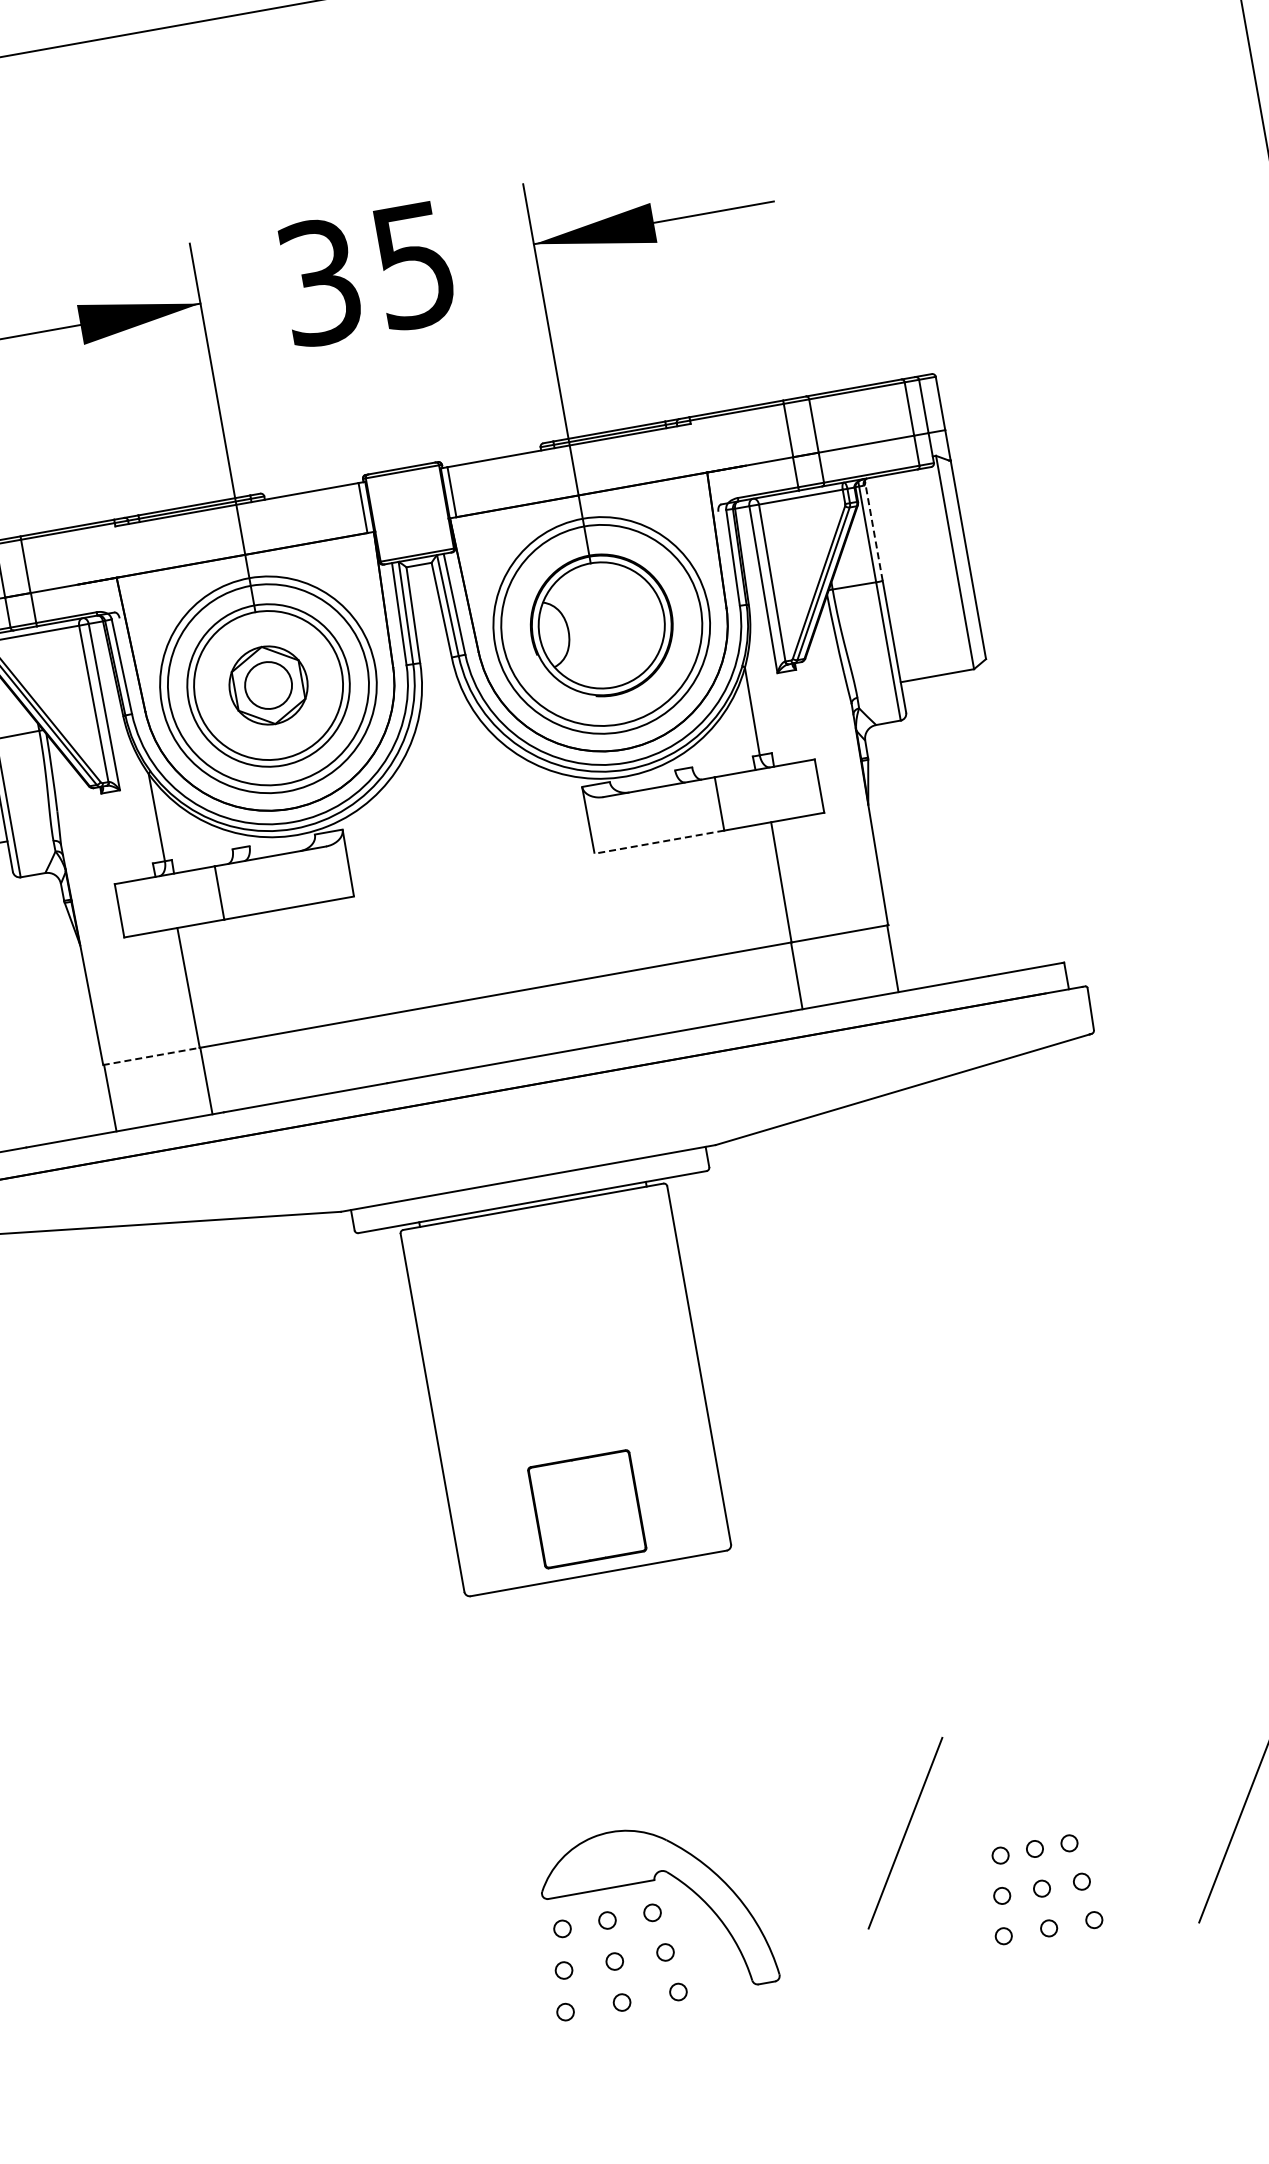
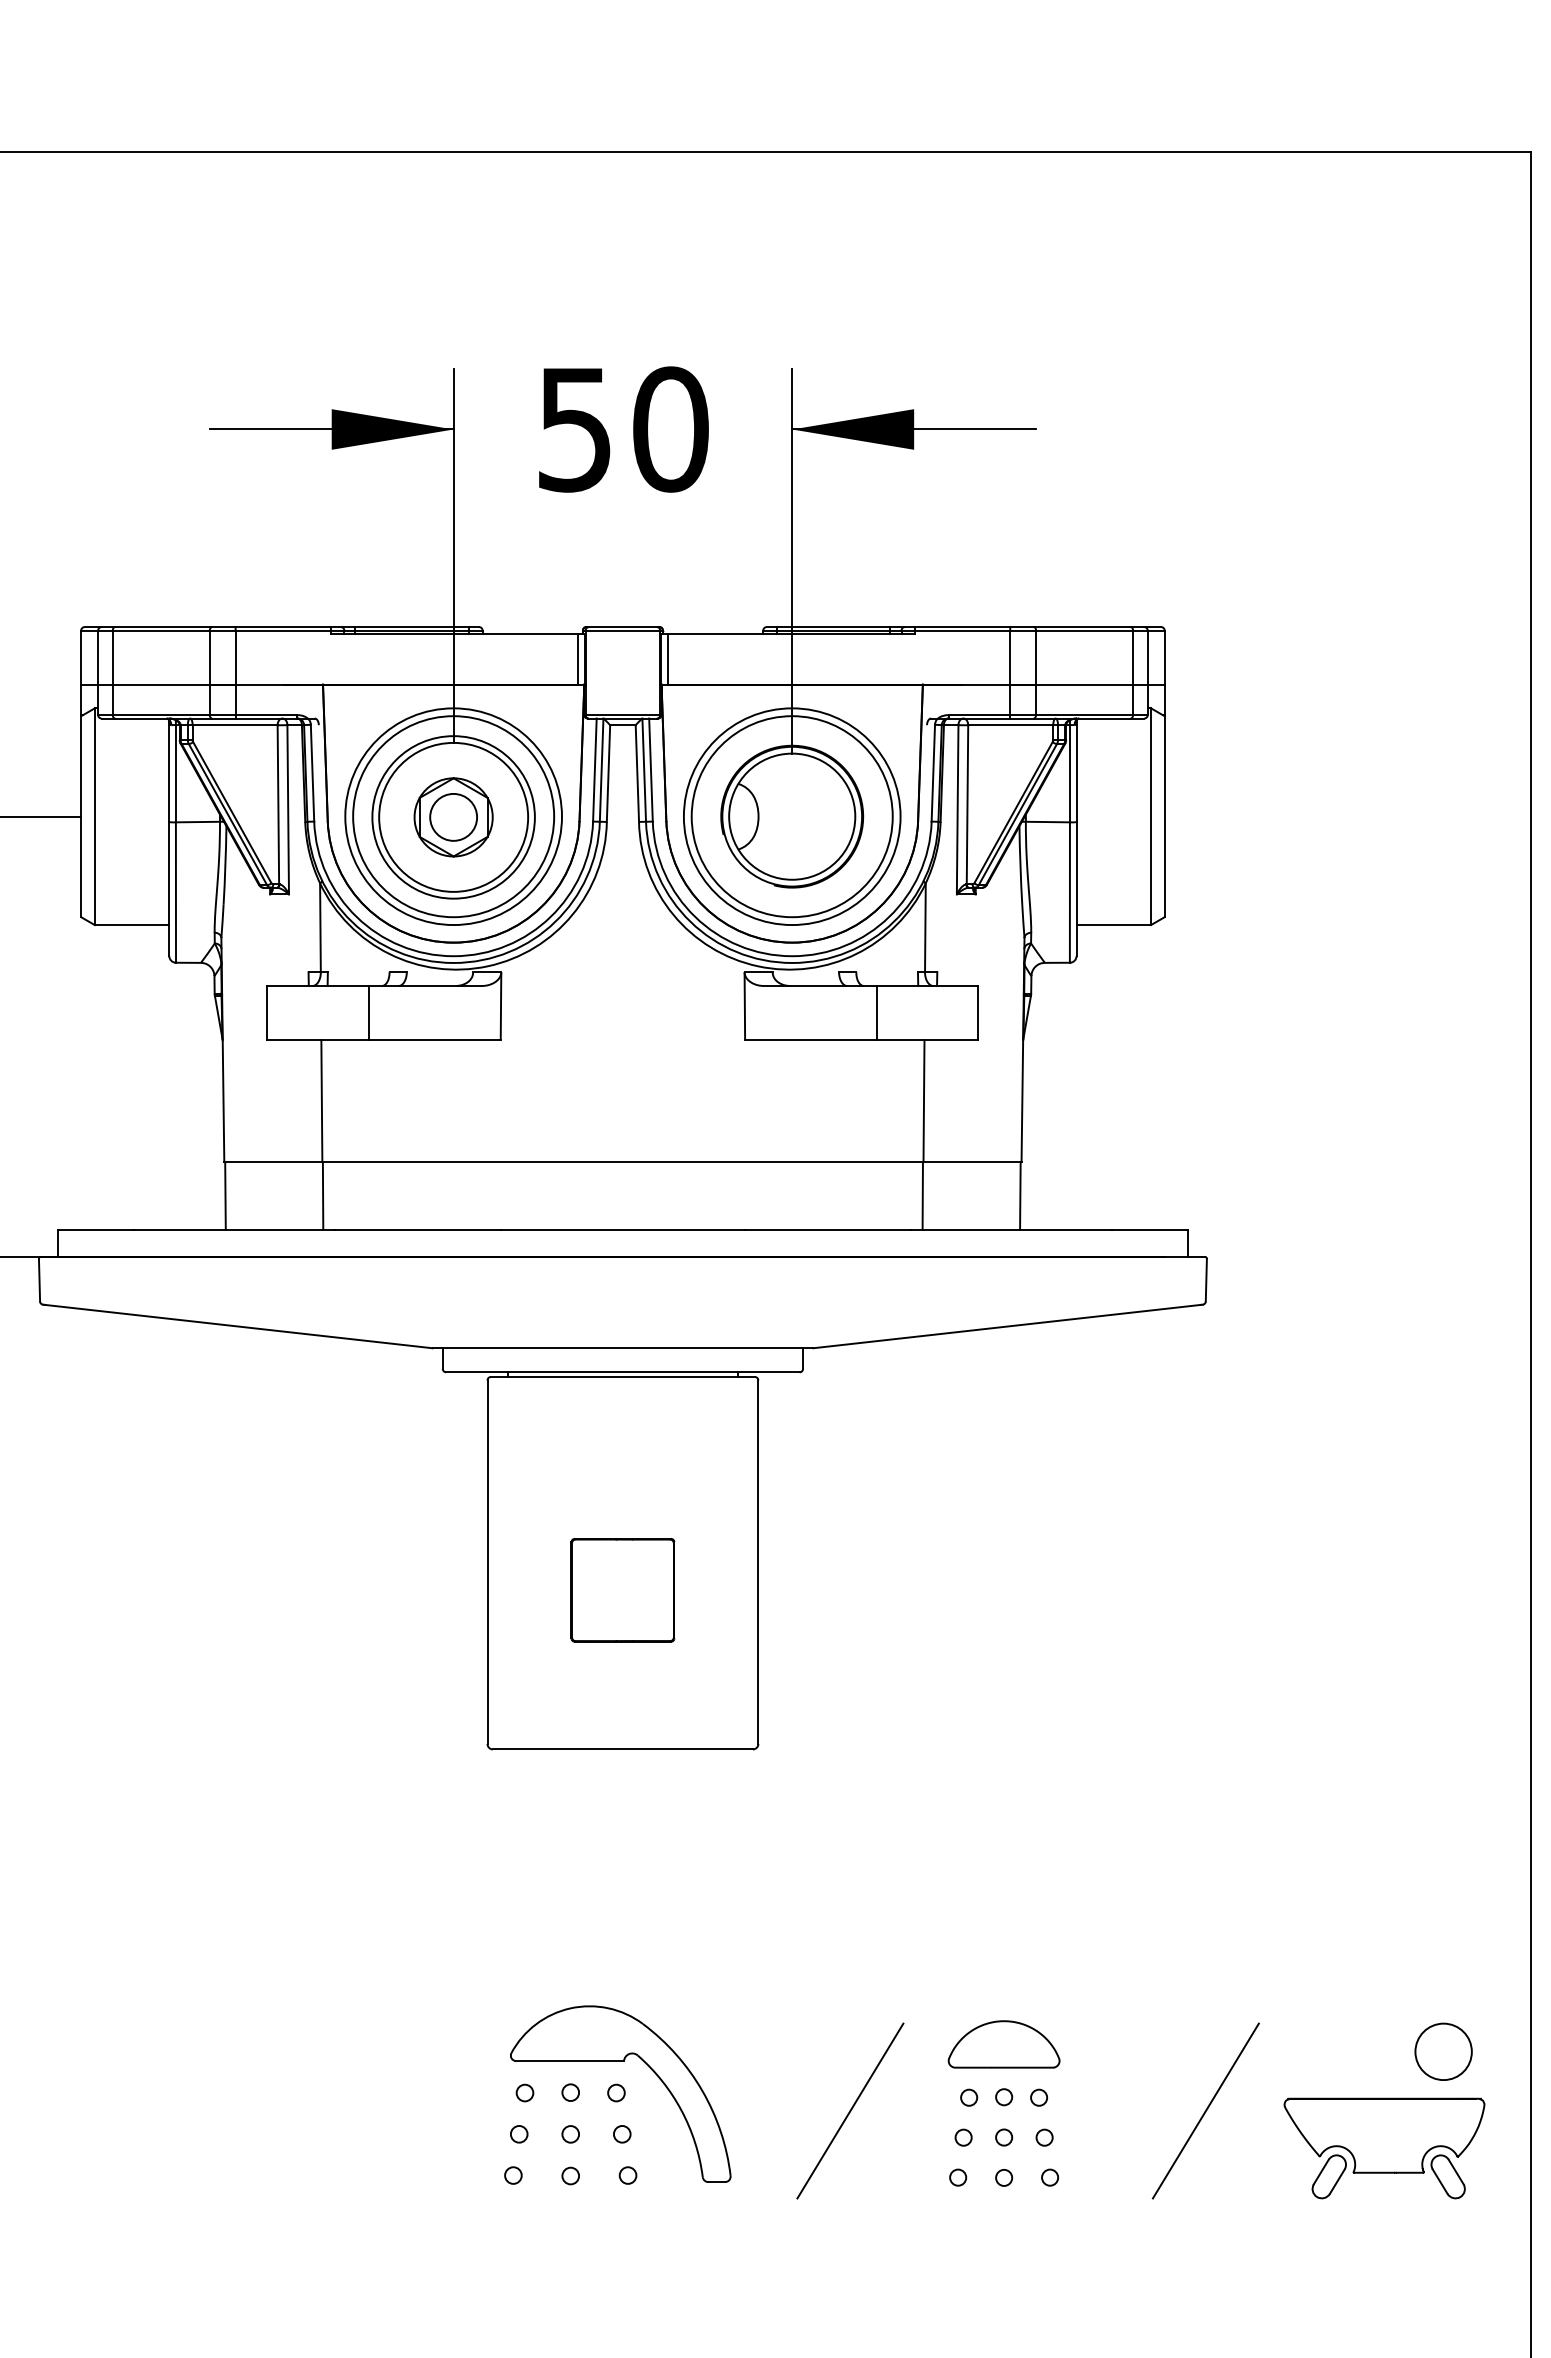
text: (367, 273) -> (623, 429), 35 -> 50
line: (873, 531) -> (1076, 771), dashed -> solid
line: (659, 842) -> (810, 1040), dashed -> solid
line: (151, 1056) -> (273, 1162), dashed -> solid
part: (586, 1509) -> (622, 1590), moved
part: (1025, 1797) -> (1003, 2044), added
line: (905, 1832) -> (850, 2110), moved

